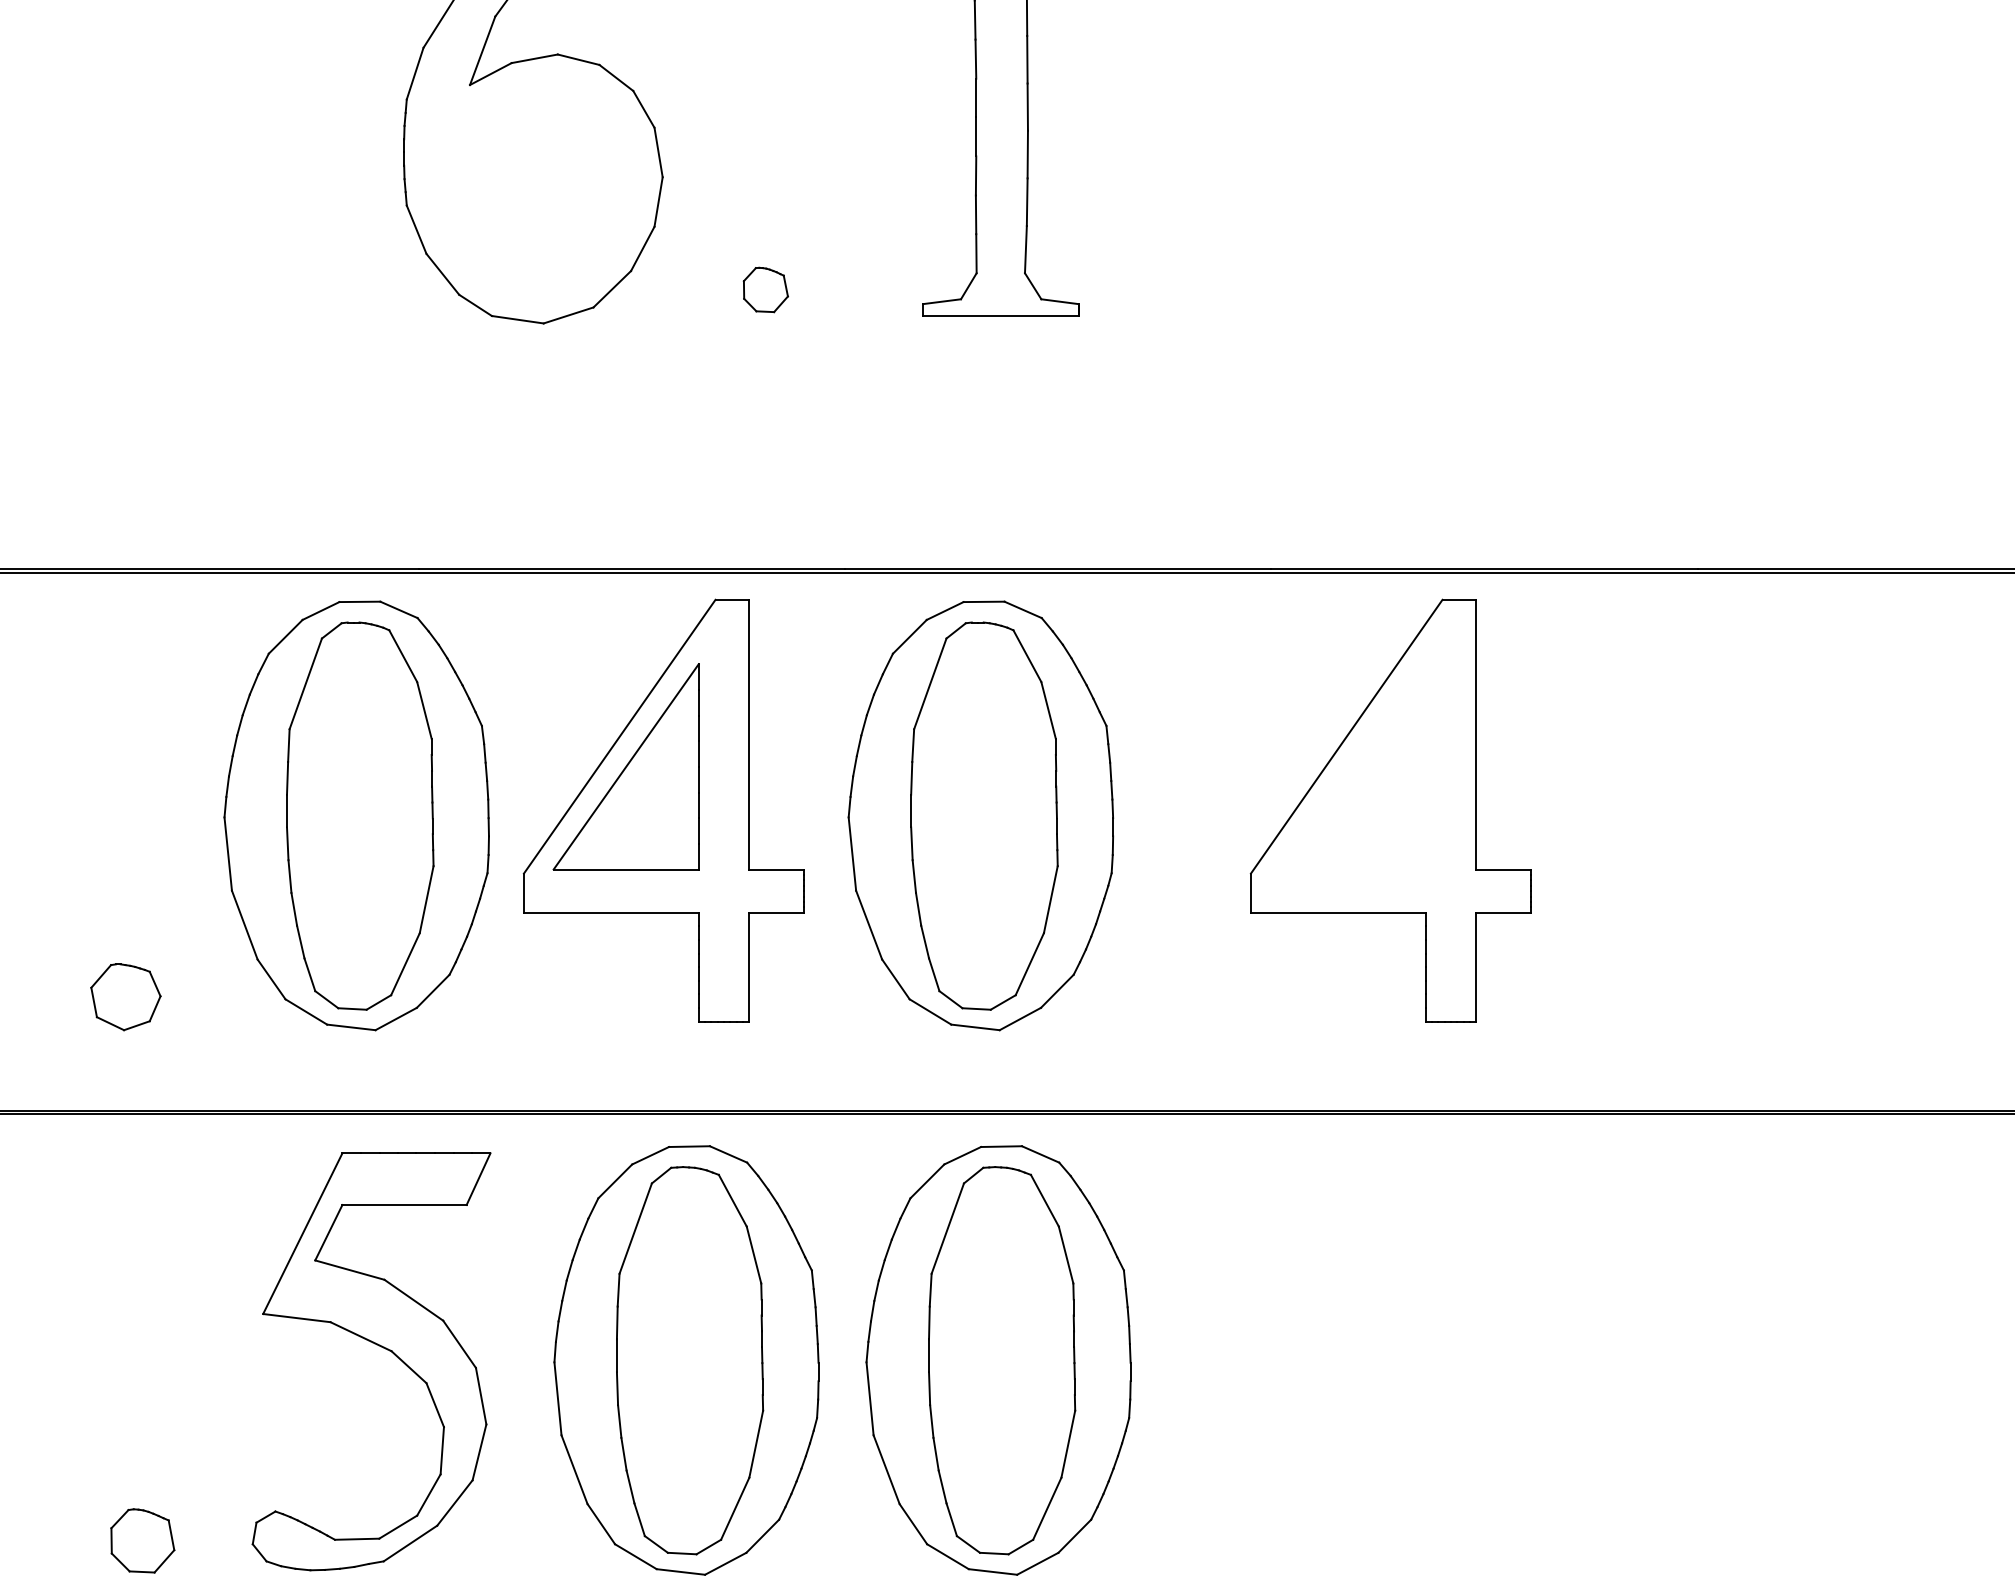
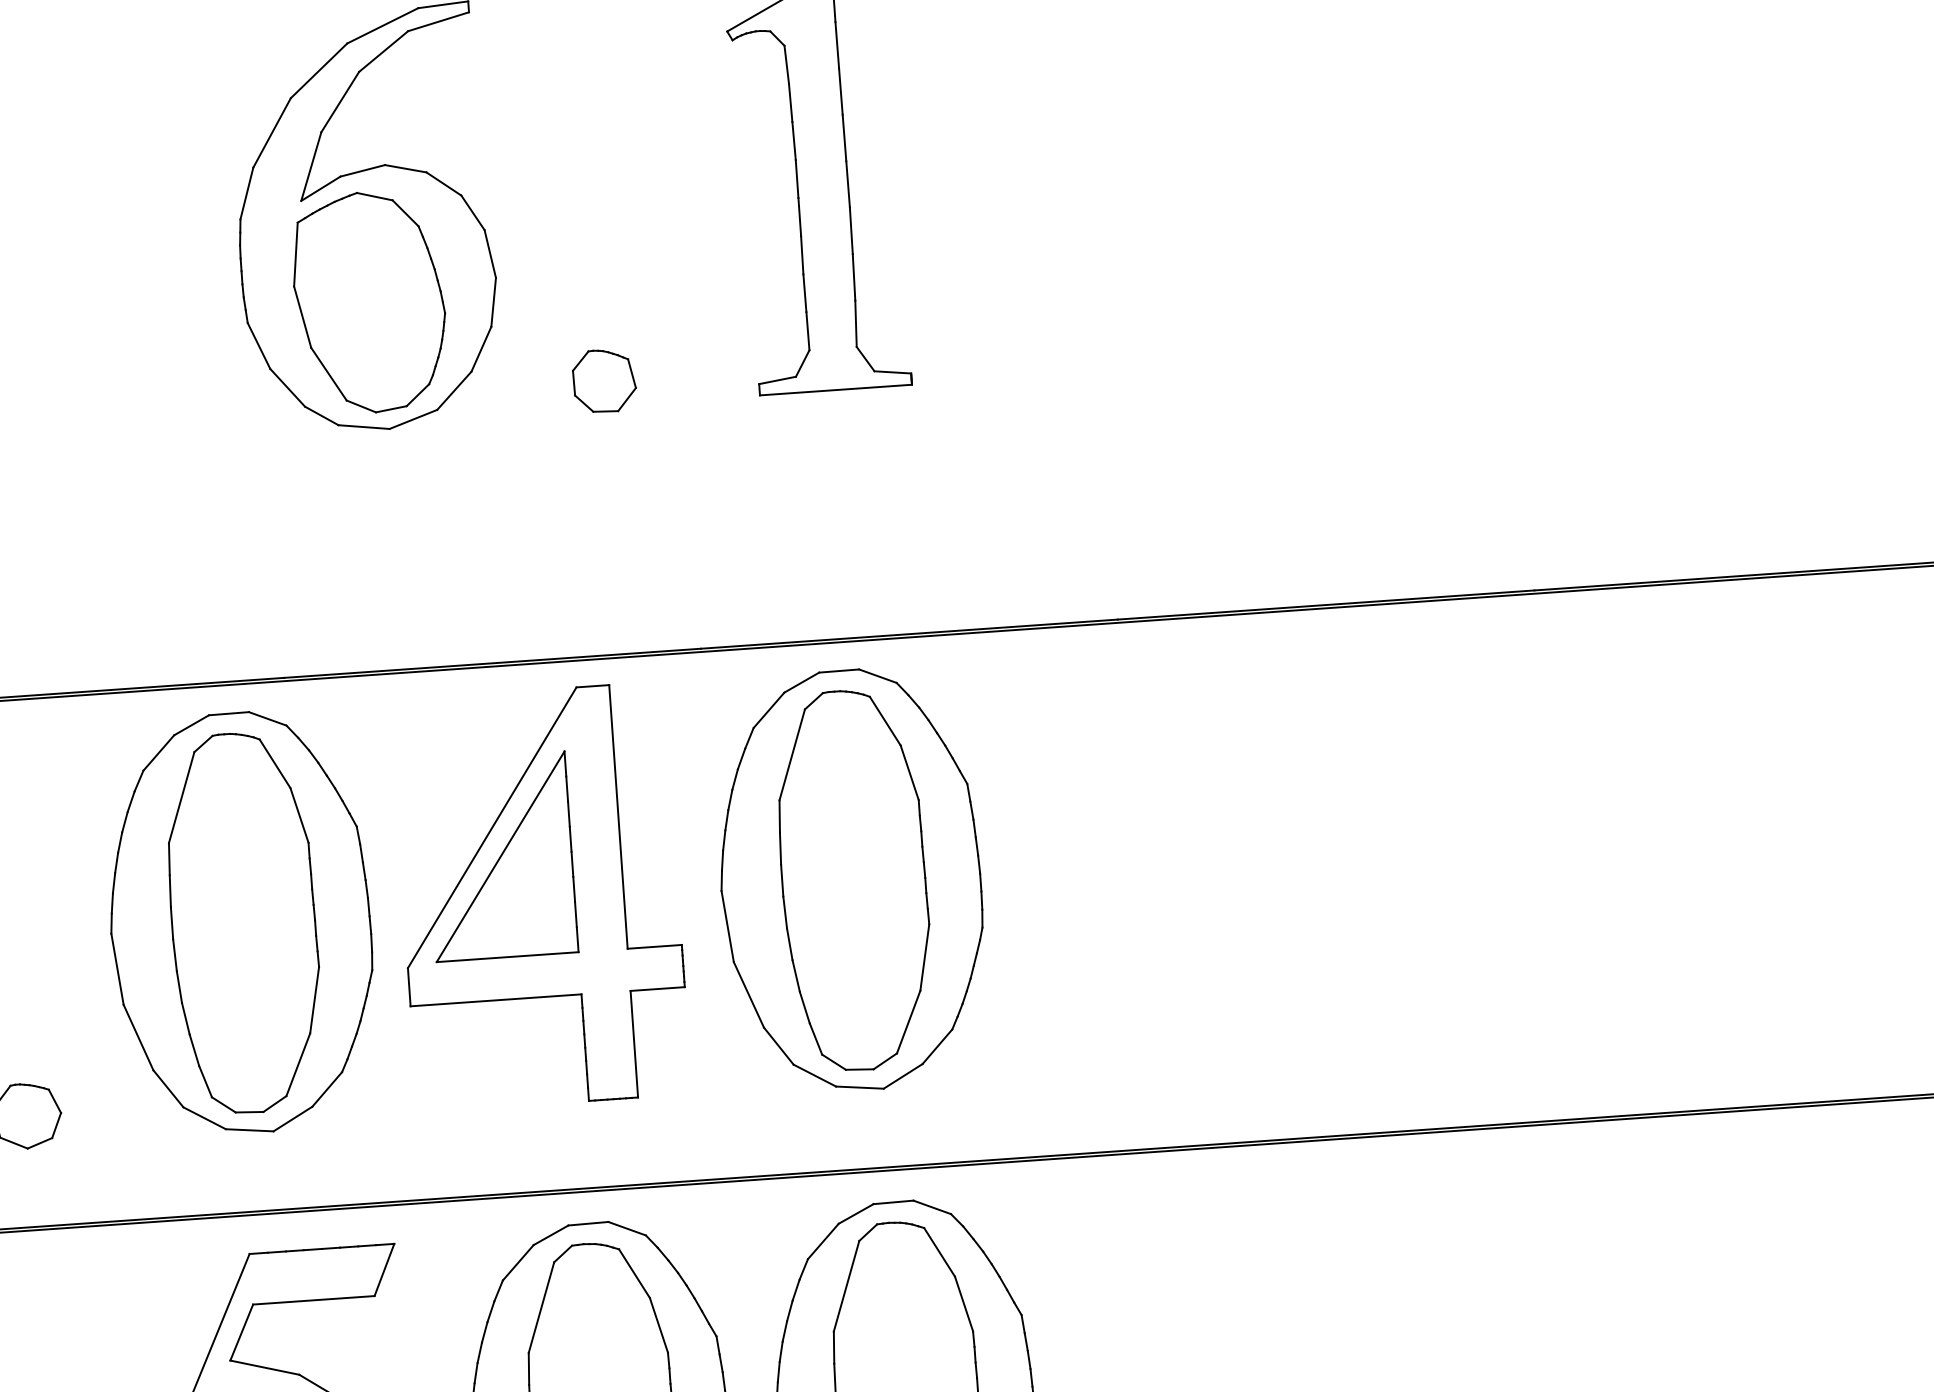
part: (532, 192) -> (369, 301), added
part: (765, 289) -> (604, 380), size x1.43
part: (1390, 810) -> (1250, 847), removed

